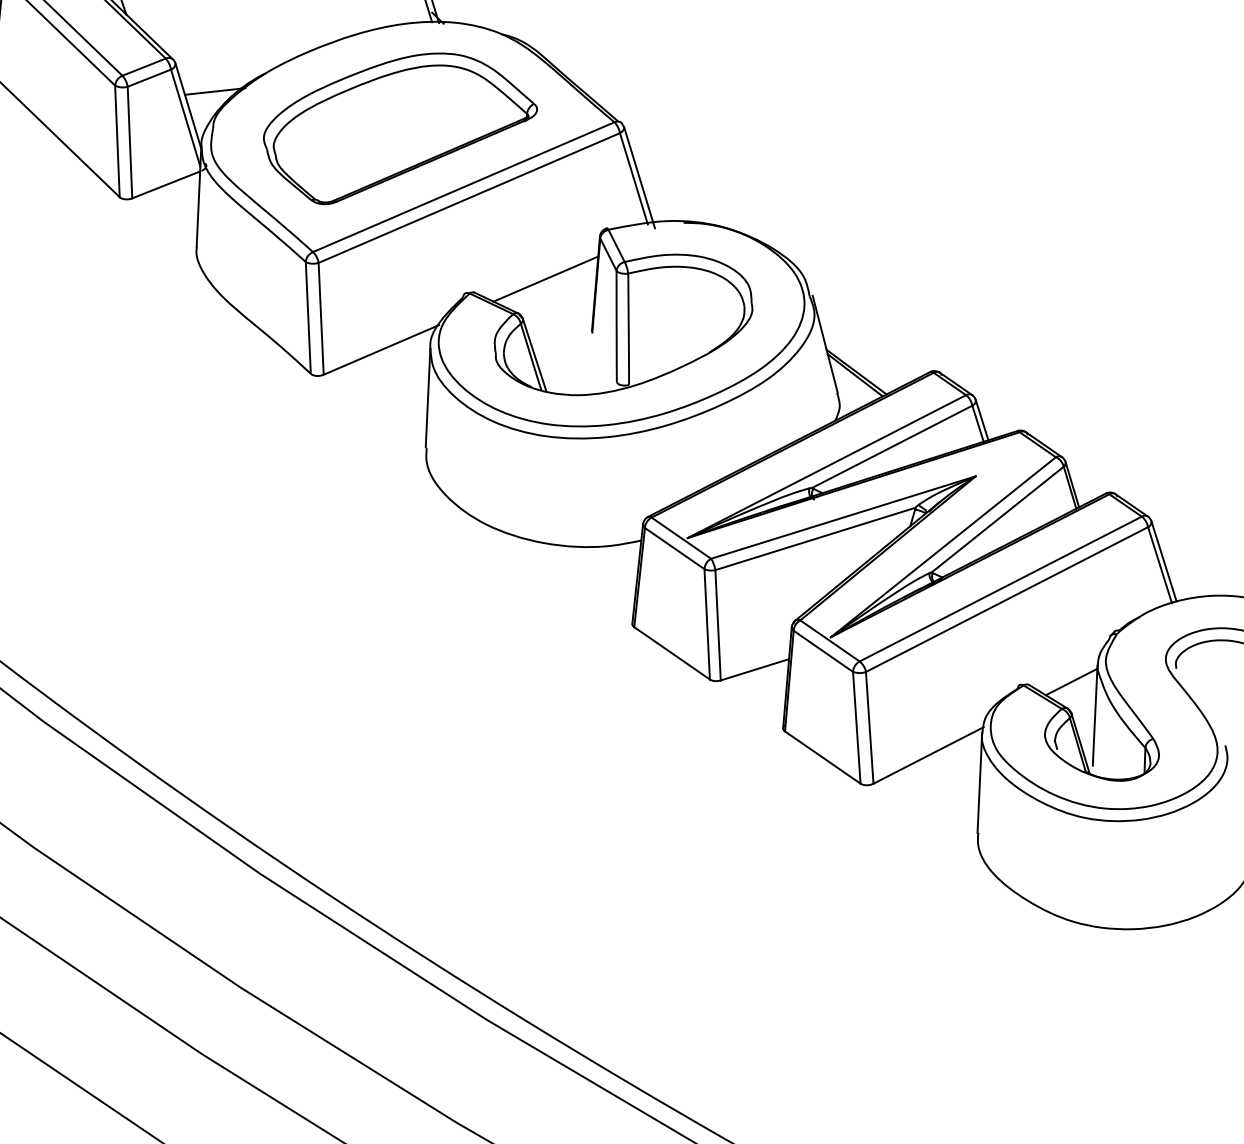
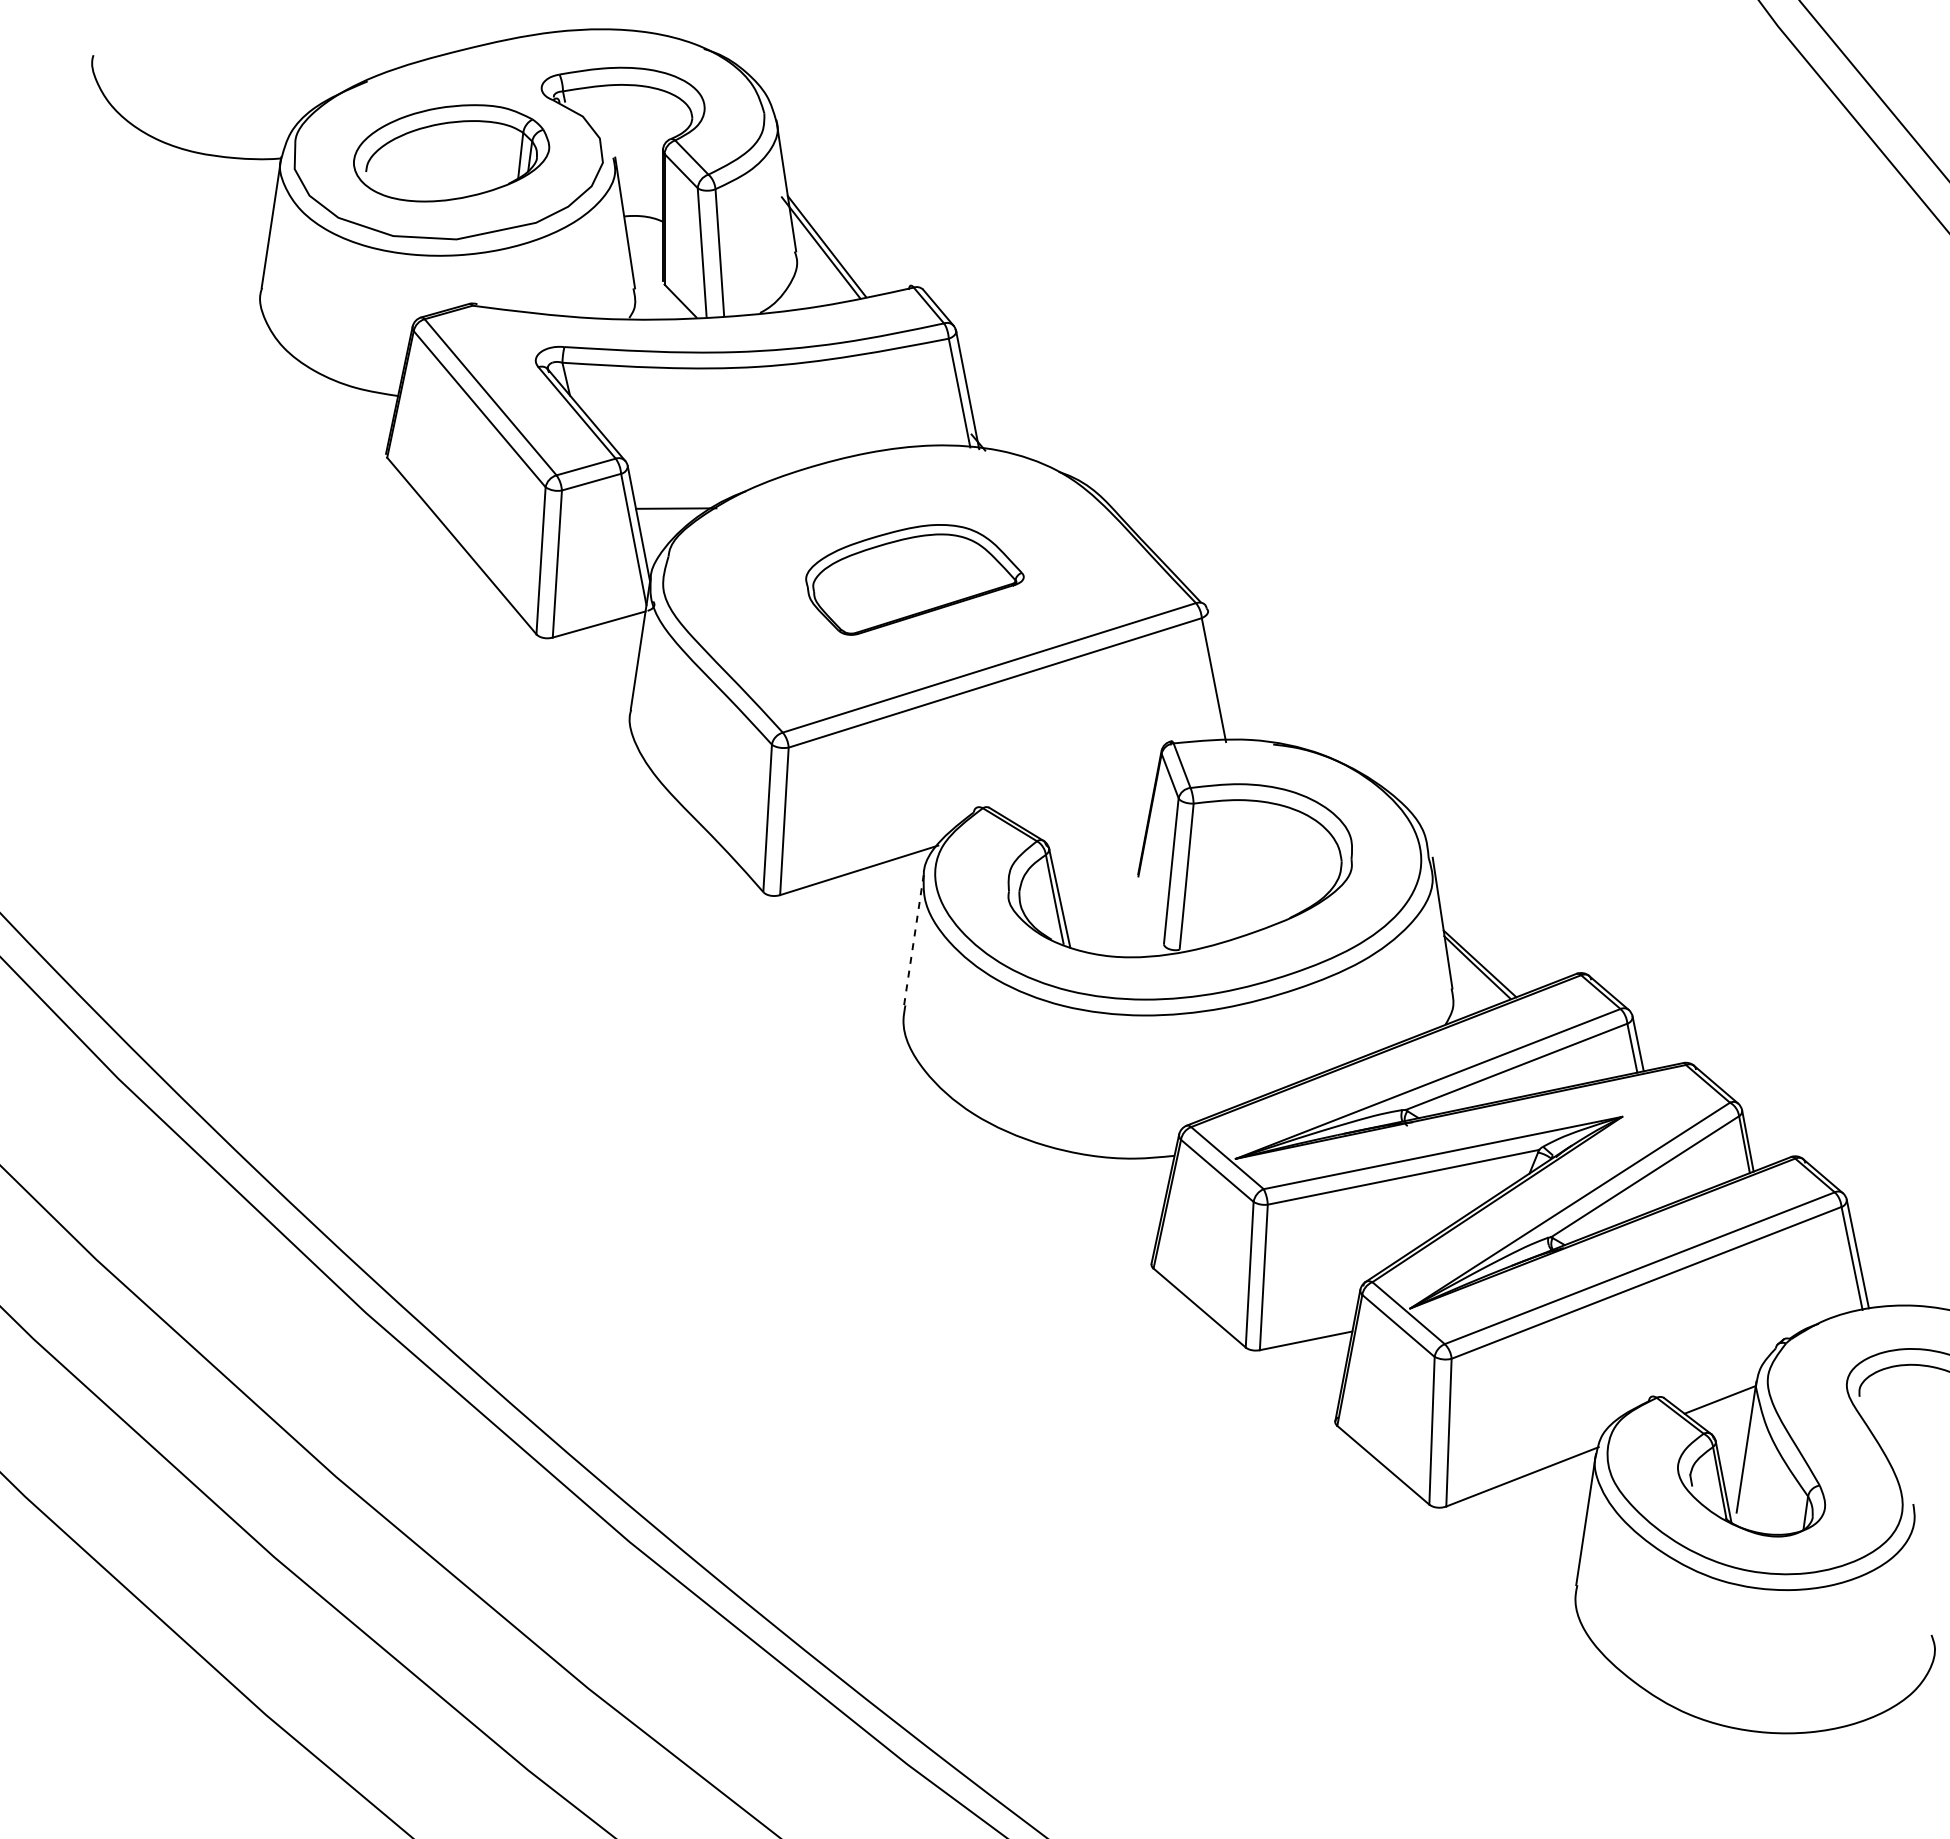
part: (400, 126) -> (914, 579), size x0.6
line: (639, 177) -> (1221, 678), removed
line: (545, 278) -> (1084, 799), removed
line: (427, 397) -> (913, 939), solid -> dashed

